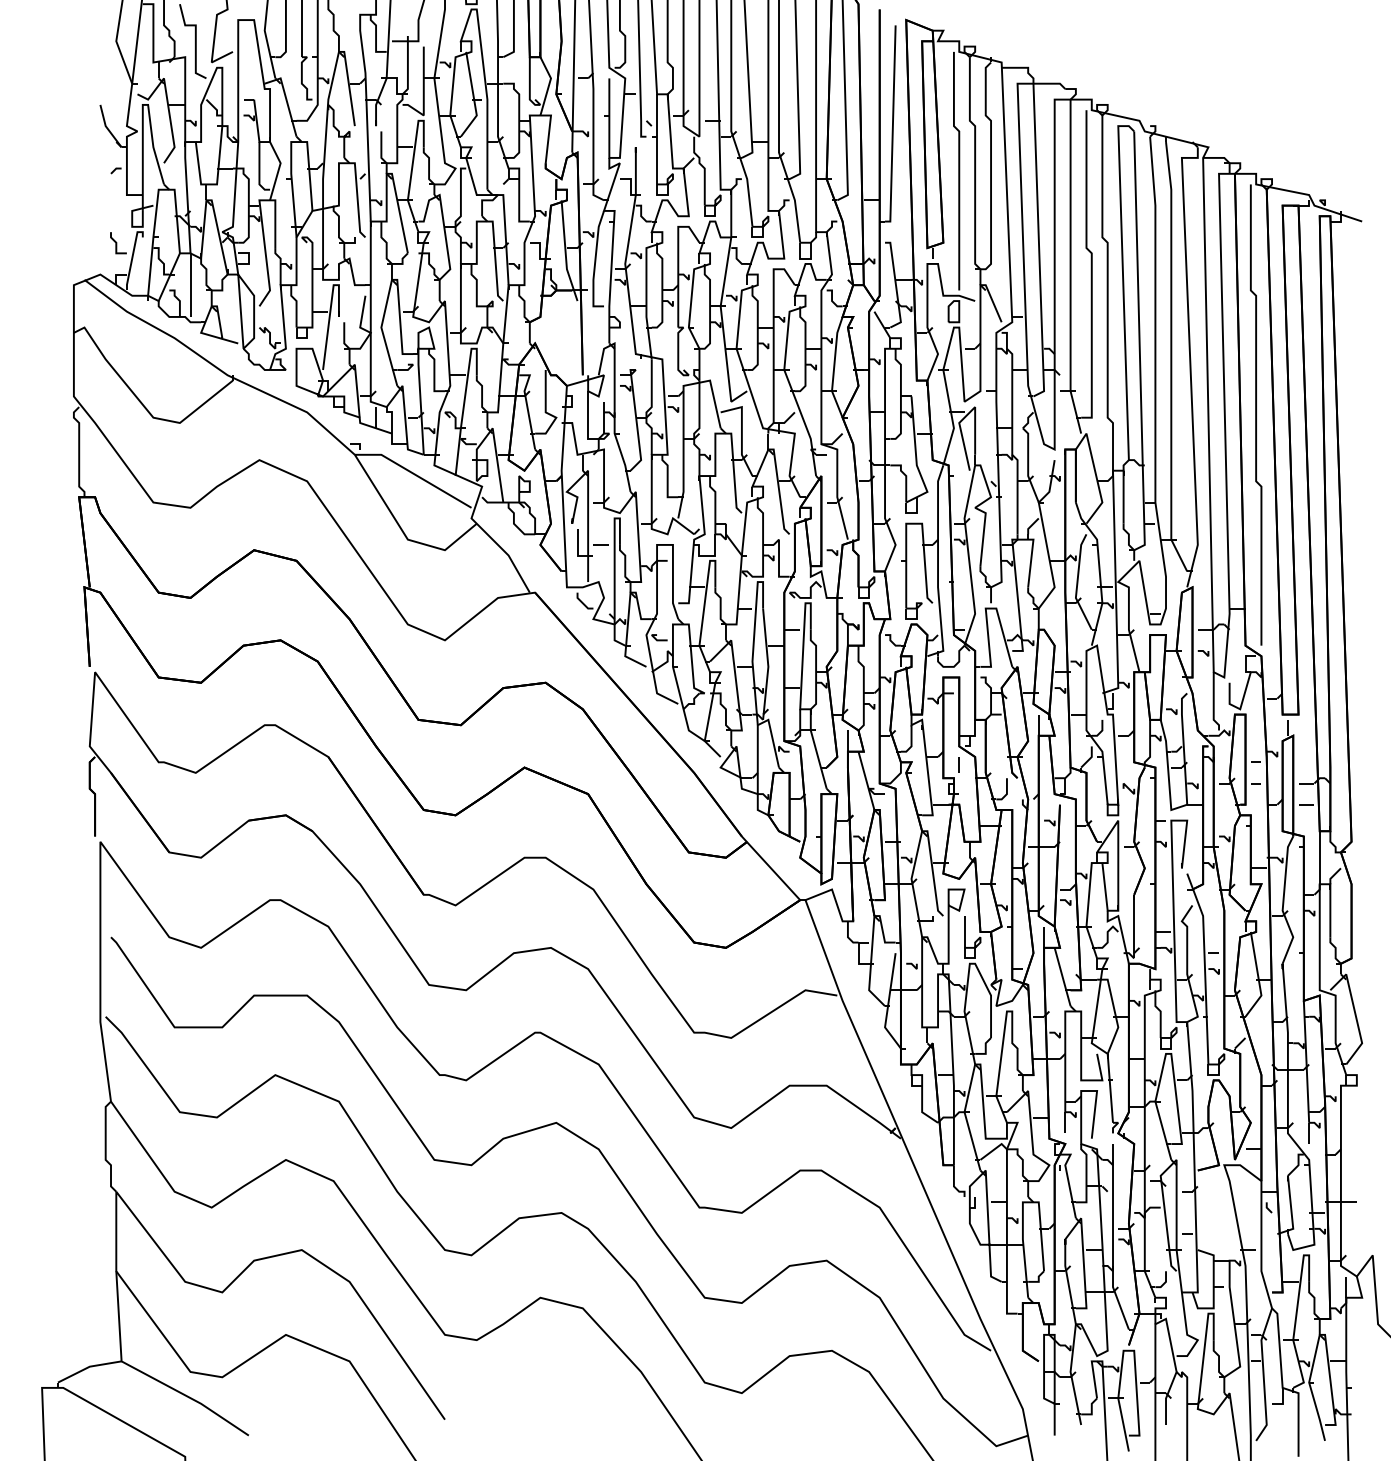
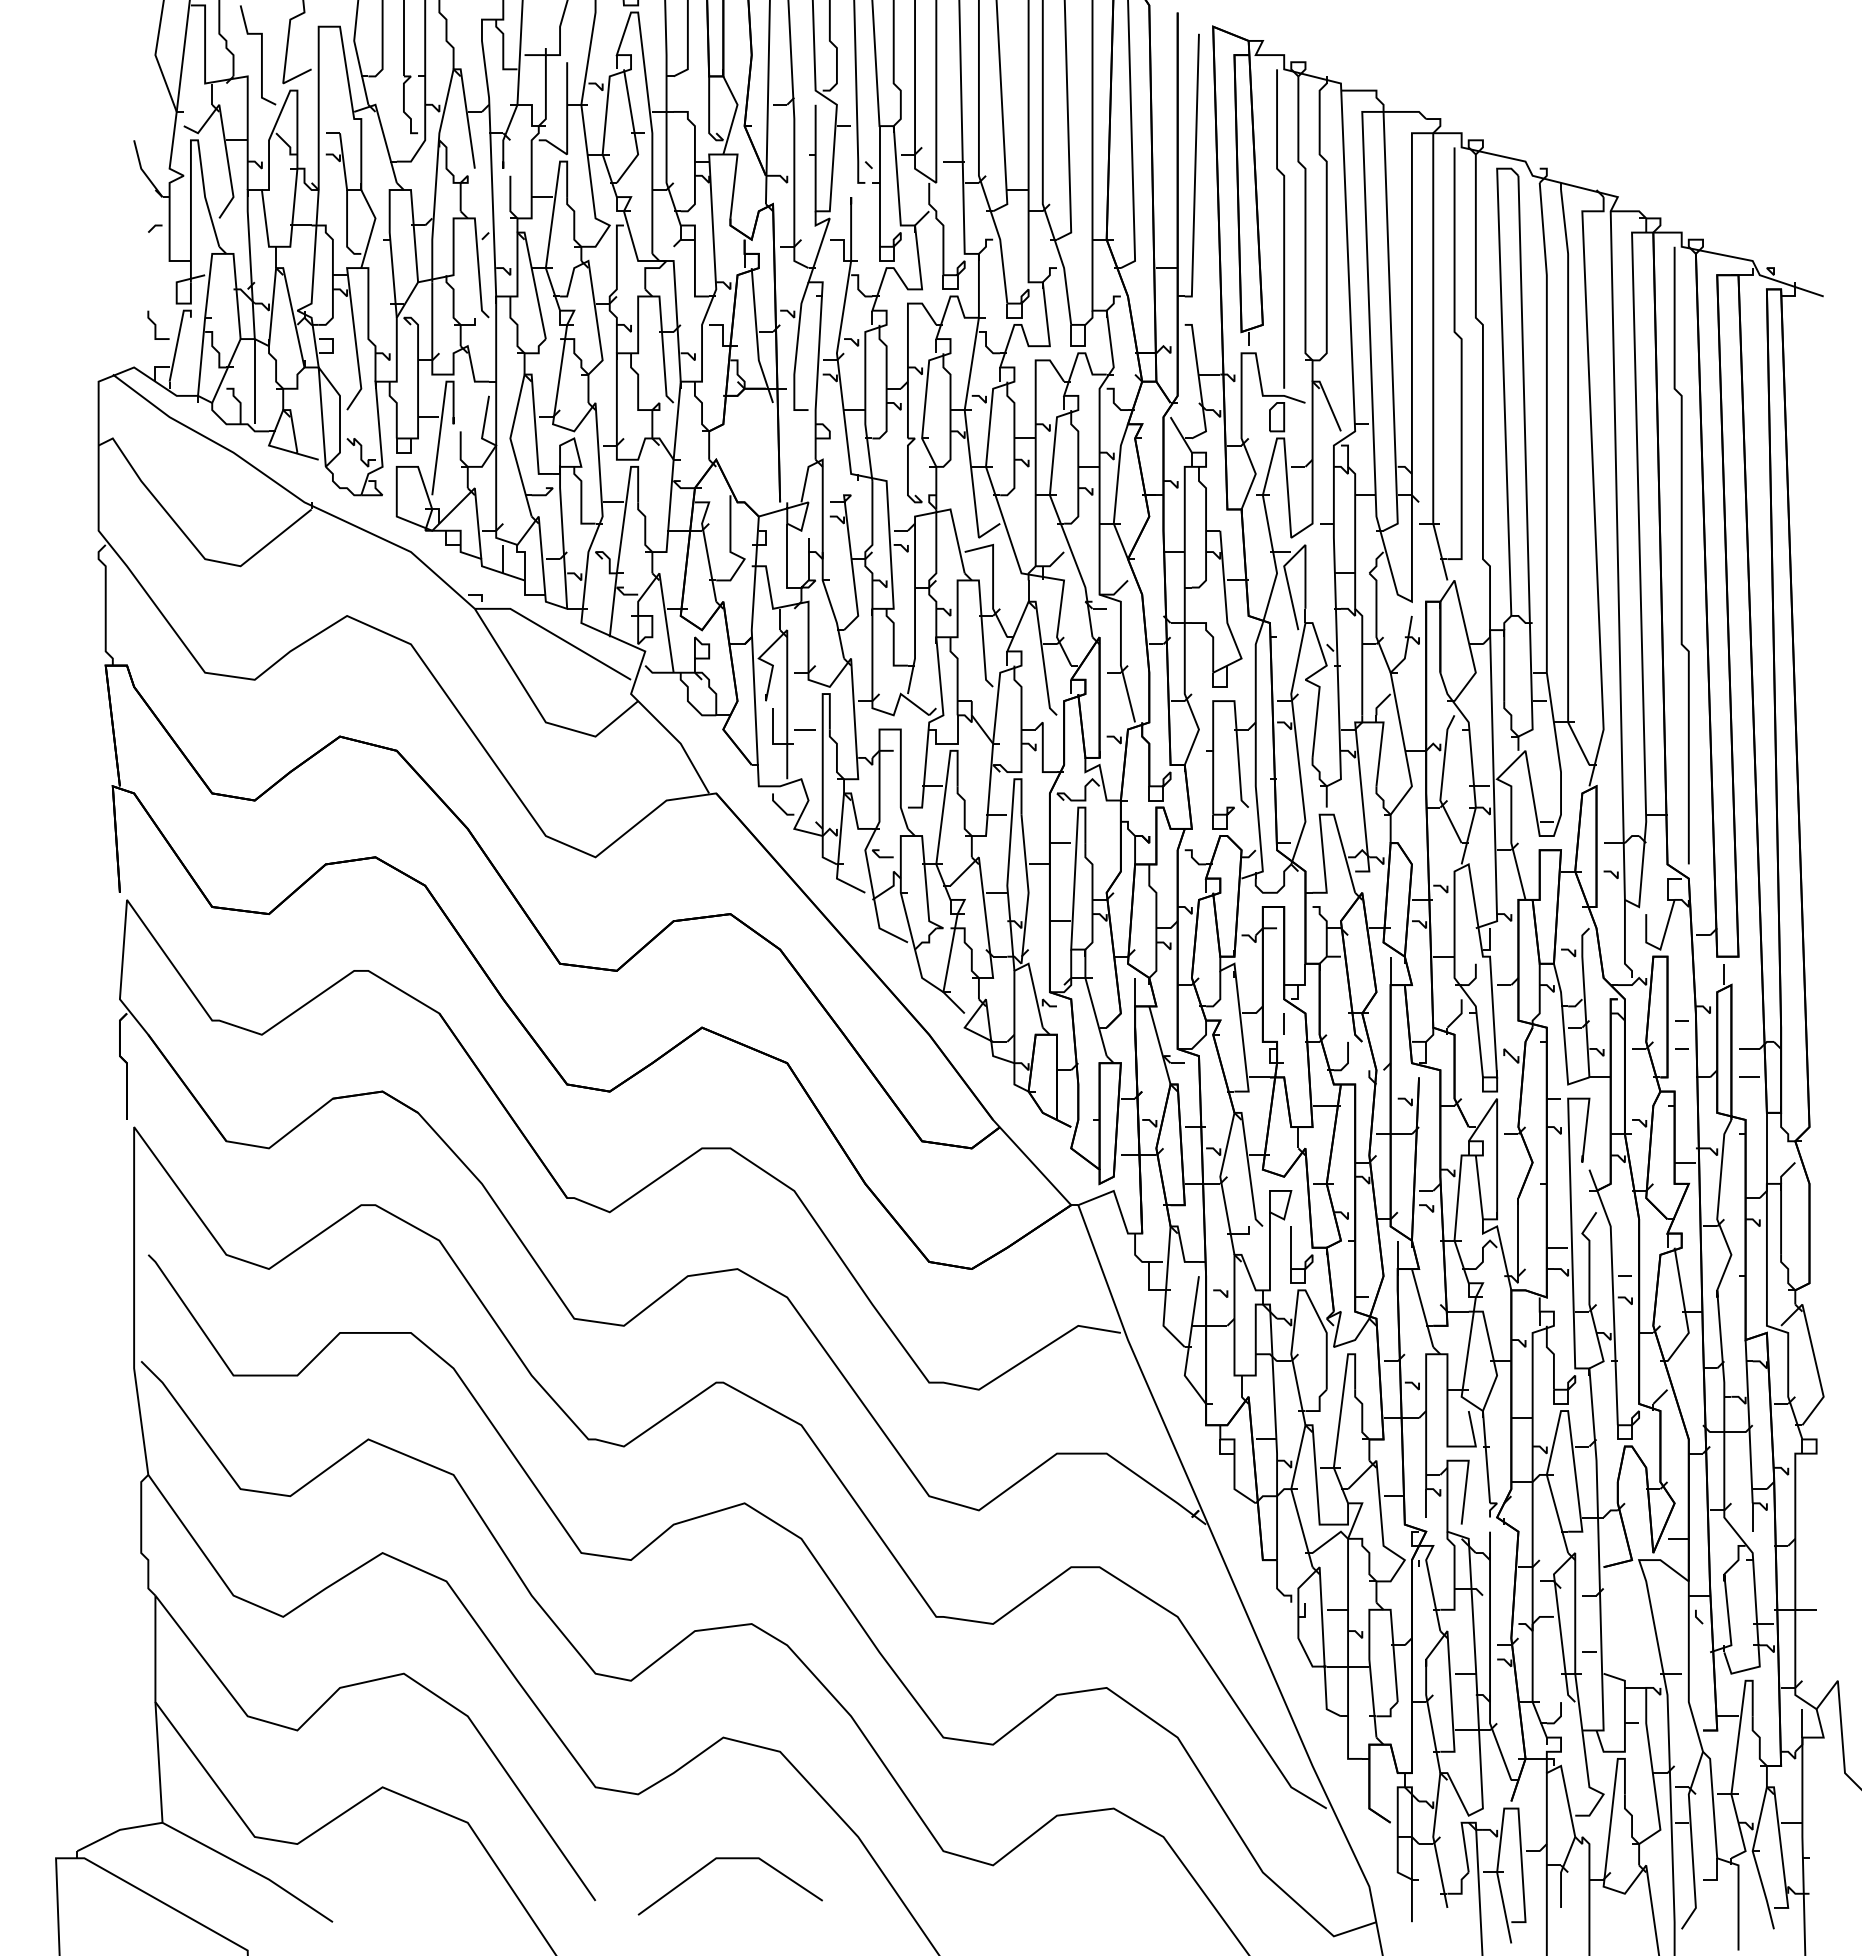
line: (545, 1388) -> (729, 1859), added

